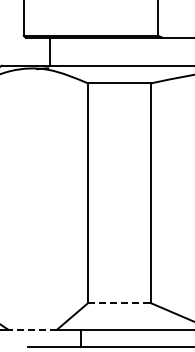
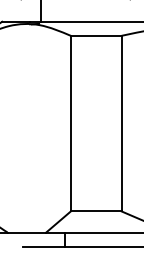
line: (119, 303) -> (96, 211), dashed -> solid
line: (32, 329) -> (26, 232), dashed -> solid

